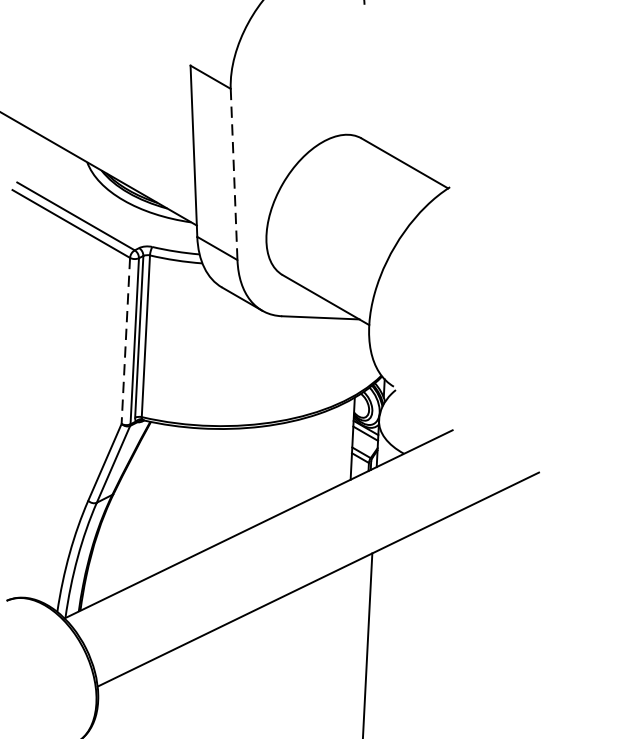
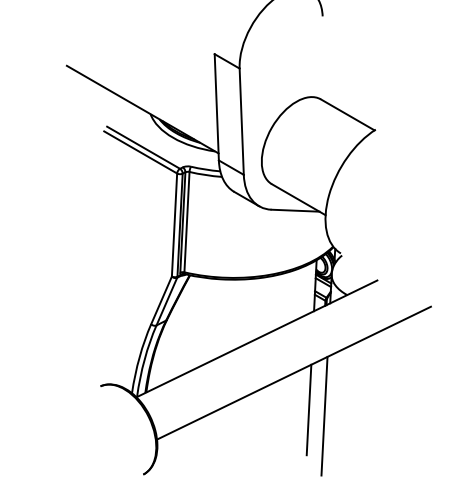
line: (233, 175) -> (241, 122), dashed -> solid
line: (125, 341) -> (174, 225), dashed -> solid
line: (341, 638) -> (308, 409), added

